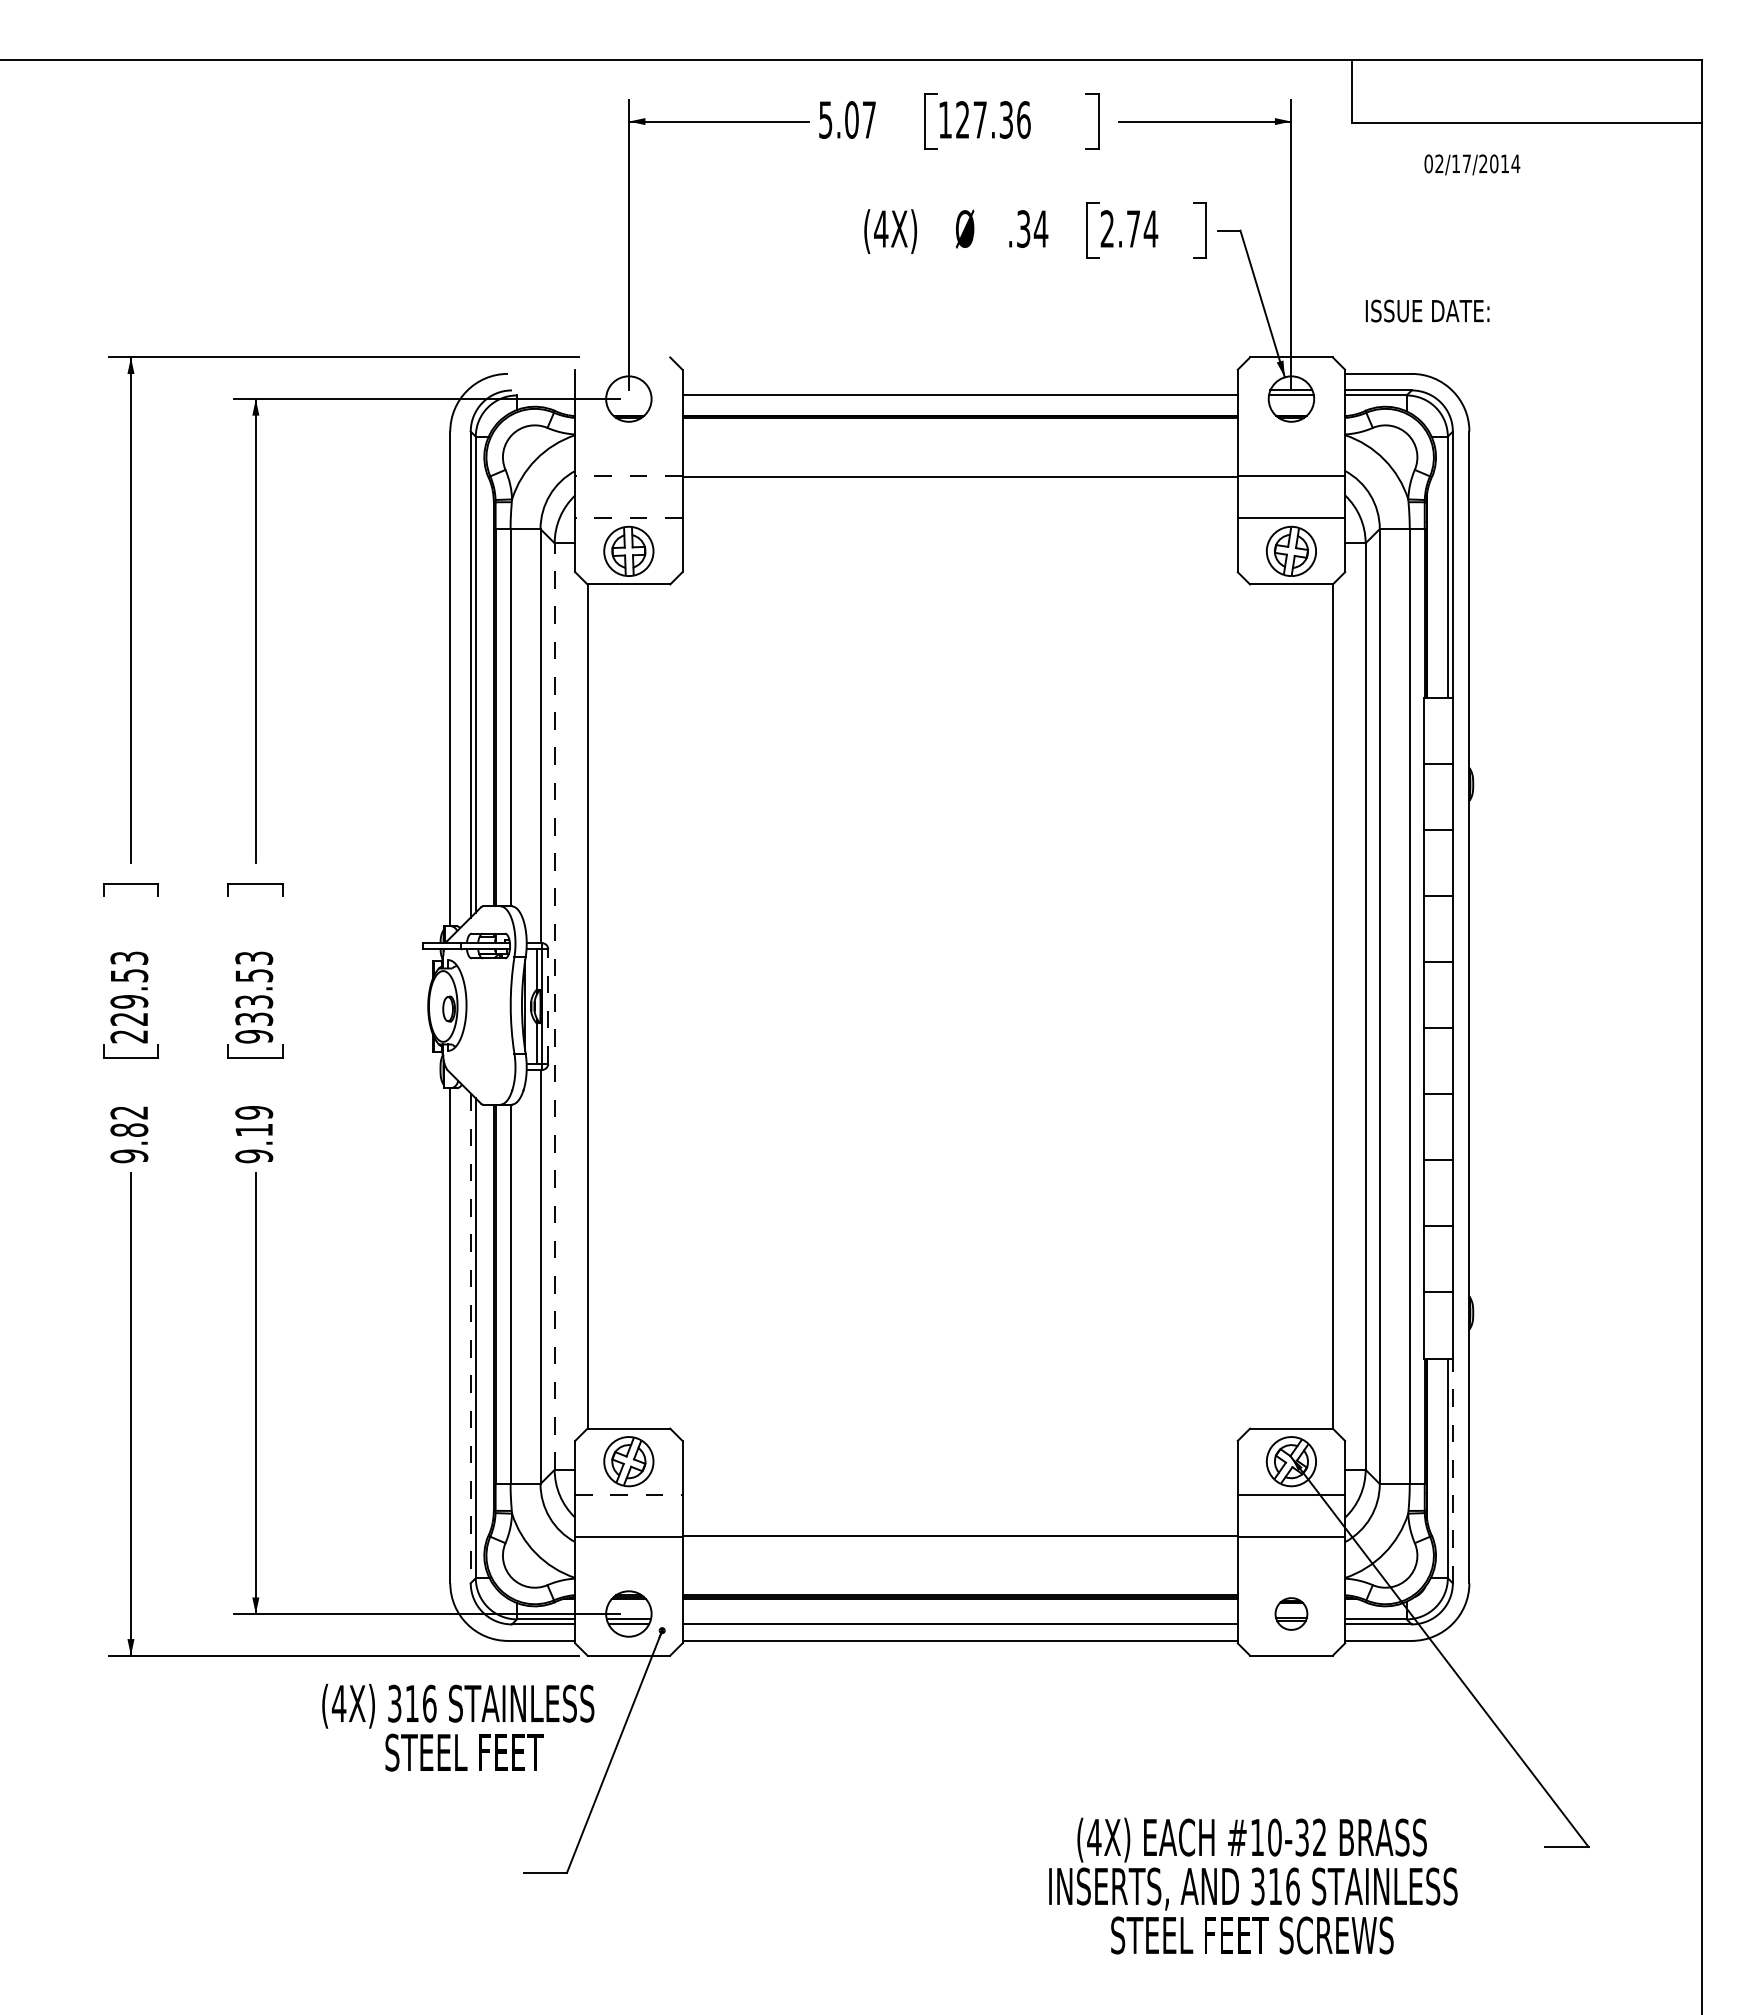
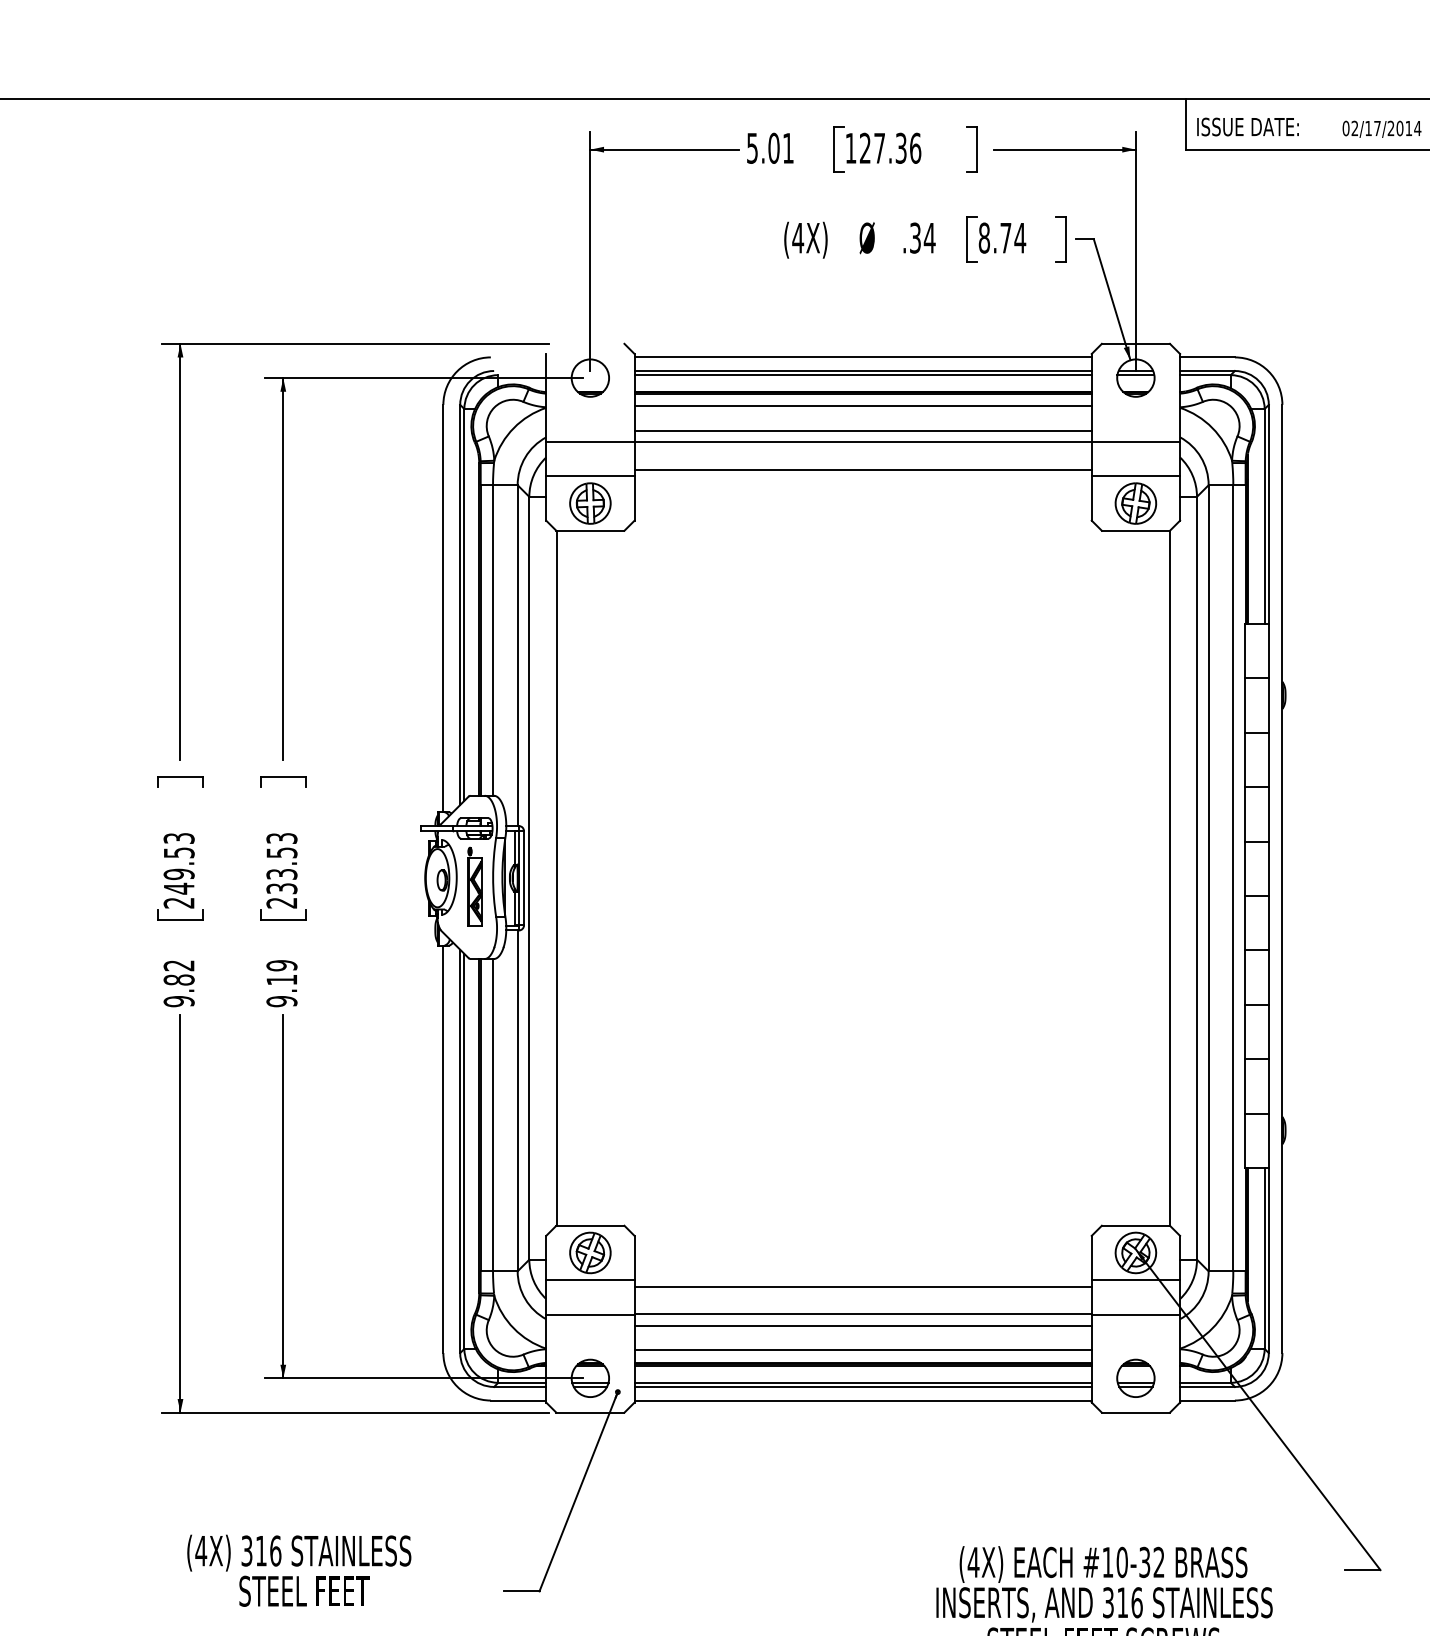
text: (869, 119) -> (788, 147), 5.07 -> 5.01
text: (1472, 164) -> (1382, 129), moved
text: (1107, 228) -> (984, 237), 2.74 -> 8.74
text: (1427, 310) -> (1247, 126), moved
line: (959, 373) -> (862, 357), added
line: (959, 390) -> (862, 371), added
line: (959, 433) -> (862, 406), added
line: (959, 463) -> (862, 431), added
line: (628, 476) -> (590, 441), dashed -> solid
line: (959, 510) -> (862, 469), added
line: (628, 518) -> (590, 476), dashed -> solid
line: (548, 1006) -> (524, 878), dashed -> solid
line: (554, 1006) -> (529, 878), dashed -> solid
part: (488, 1016) -> (474, 886), added
text: (128, 1019) -> (178, 888), 229.53 -> 249.53
text: (254, 1036) -> (282, 902), 933.53 -> 233.53
line: (470, 1338) -> (460, 1151), dashed -> solid
line: (1452, 1470) -> (1268, 1260), dashed -> solid
line: (628, 1494) -> (590, 1279), dashed -> solid
line: (959, 1502) -> (862, 1286), added
line: (959, 1550) -> (862, 1326), added
line: (959, 1580) -> (862, 1350), added
part: (1291, 1613) -> (1135, 1377), size x1.43
line: (959, 1619) -> (862, 1382), added
text: (458, 1727) -> (299, 1570), moved

